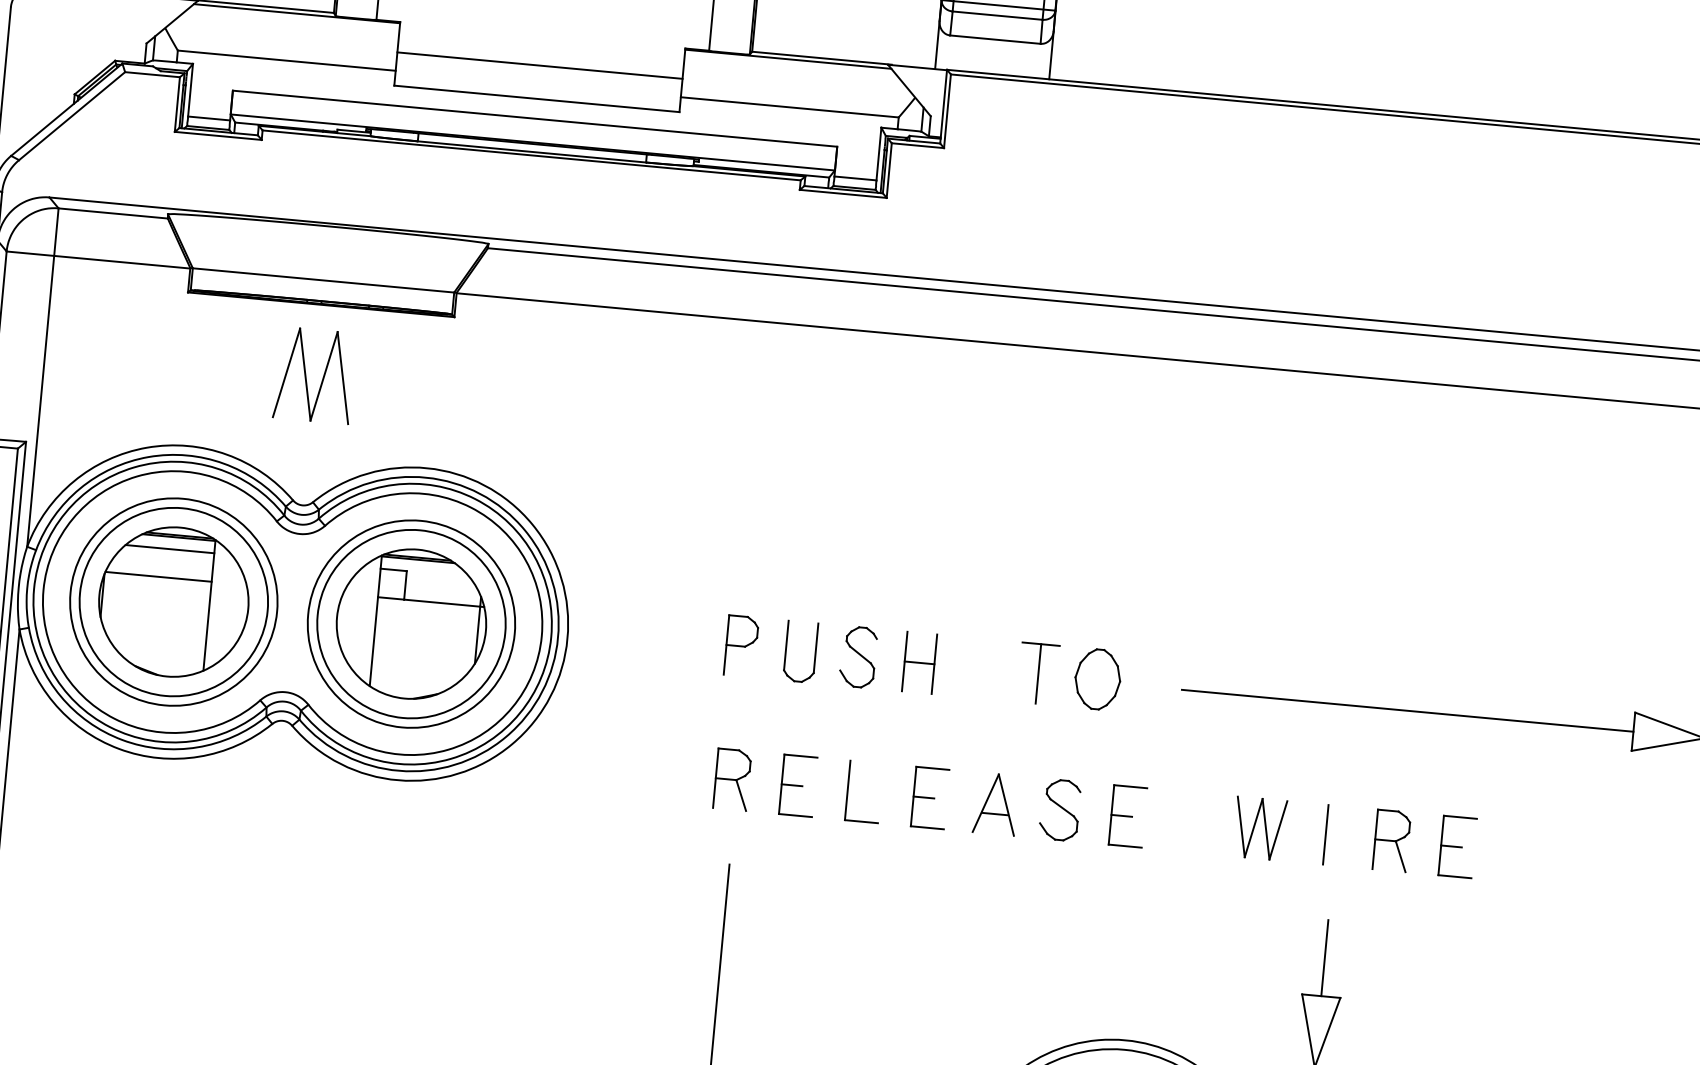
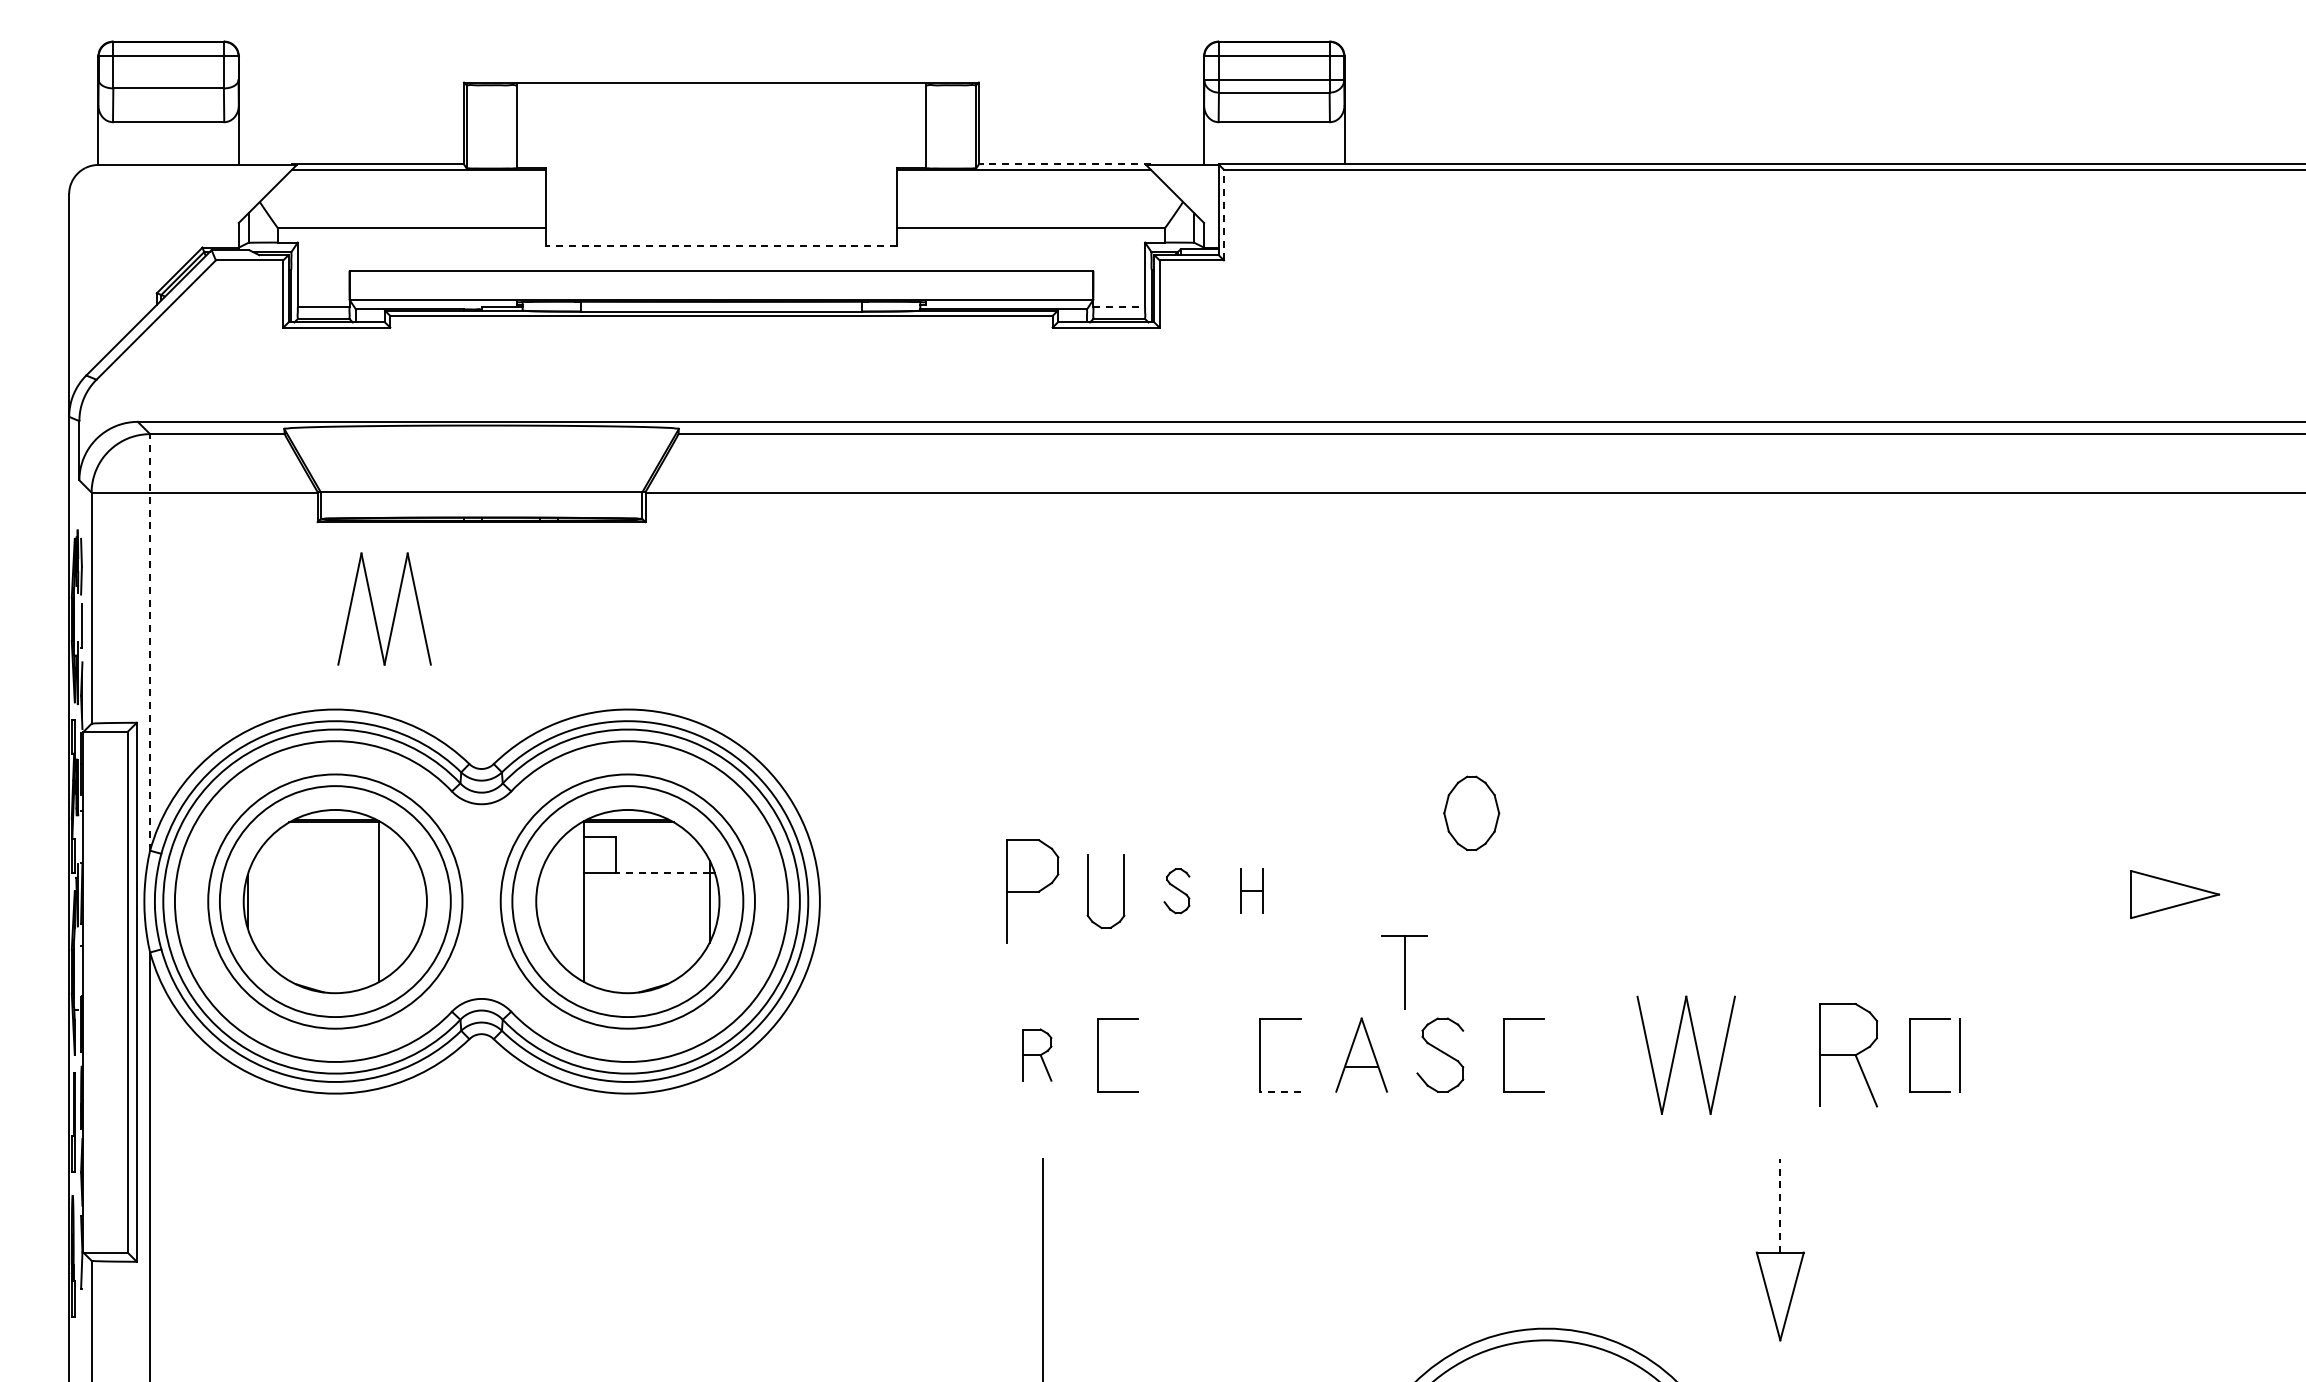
line: (821, 58) -> (1064, 164), solid -> dashed
line: (539, 65) -> (720, 205), removed
line: (536, 98) -> (721, 246), solid -> dashed
line: (947, 110) -> (1223, 214), solid -> dashed
line: (855, 178) -> (1119, 307), solid -> dashed
part: (306, 375) -> (374, 609), moved
line: (43, 376) -> (150, 641), solid -> dashed
line: (169, 549) -> (324, 837), removed
line: (158, 576) -> (313, 872), removed
line: (441, 603) -> (662, 872), solid -> dashed
part: (741, 645) -> (1033, 890), size x1.4
part: (858, 656) -> (1176, 890), size x0.6
part: (919, 663) -> (1252, 891), size x0.6
part: (1038, 674) -> (1404, 972), moved
part: (1097, 678) -> (1471, 812), moved
line: (1407, 710) -> (1853, 894), removed
part: (732, 779) -> (1037, 1054), size x0.7
line: (791, 785) -> (1110, 1055), removed
part: (848, 790) -> (1179, 1055), removed
line: (923, 797) -> (1272, 1055), removed
line: (1121, 816) -> (1516, 1055), removed
line: (927, 827) -> (1280, 1091), solid -> dashed
part: (1260, 828) -> (1686, 1054), size x1.6
line: (1325, 835) -> (1959, 1055), moved
part: (1391, 840) -> (1848, 1054), size x1.4
line: (1450, 846) -> (1921, 1055), removed
line: (1324, 957) -> (1780, 1205), solid -> dashed

